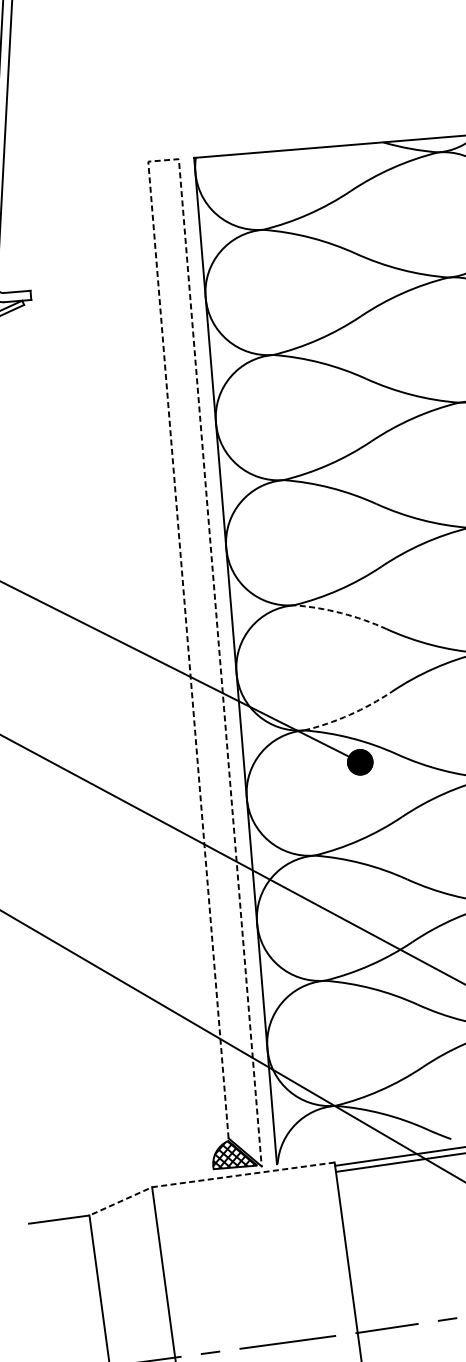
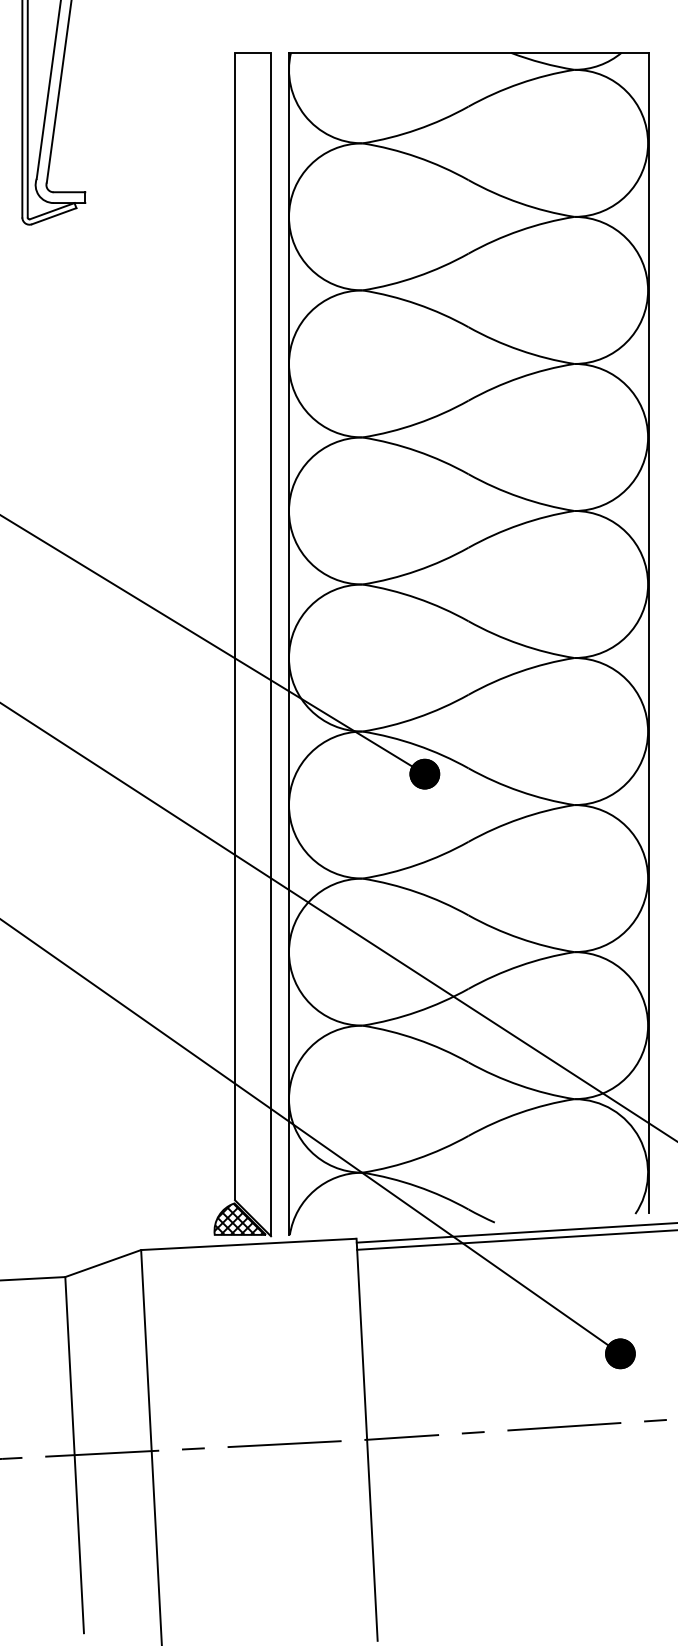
line: (179, 158) -> (271, 52), dashed -> solid
arc: (341, 613) -> (417, 598), dashed -> solid
arc: (350, 714) -> (417, 717), dashed -> solid
line: (208, 1179) -> (207, 1246), dashed -> solid

